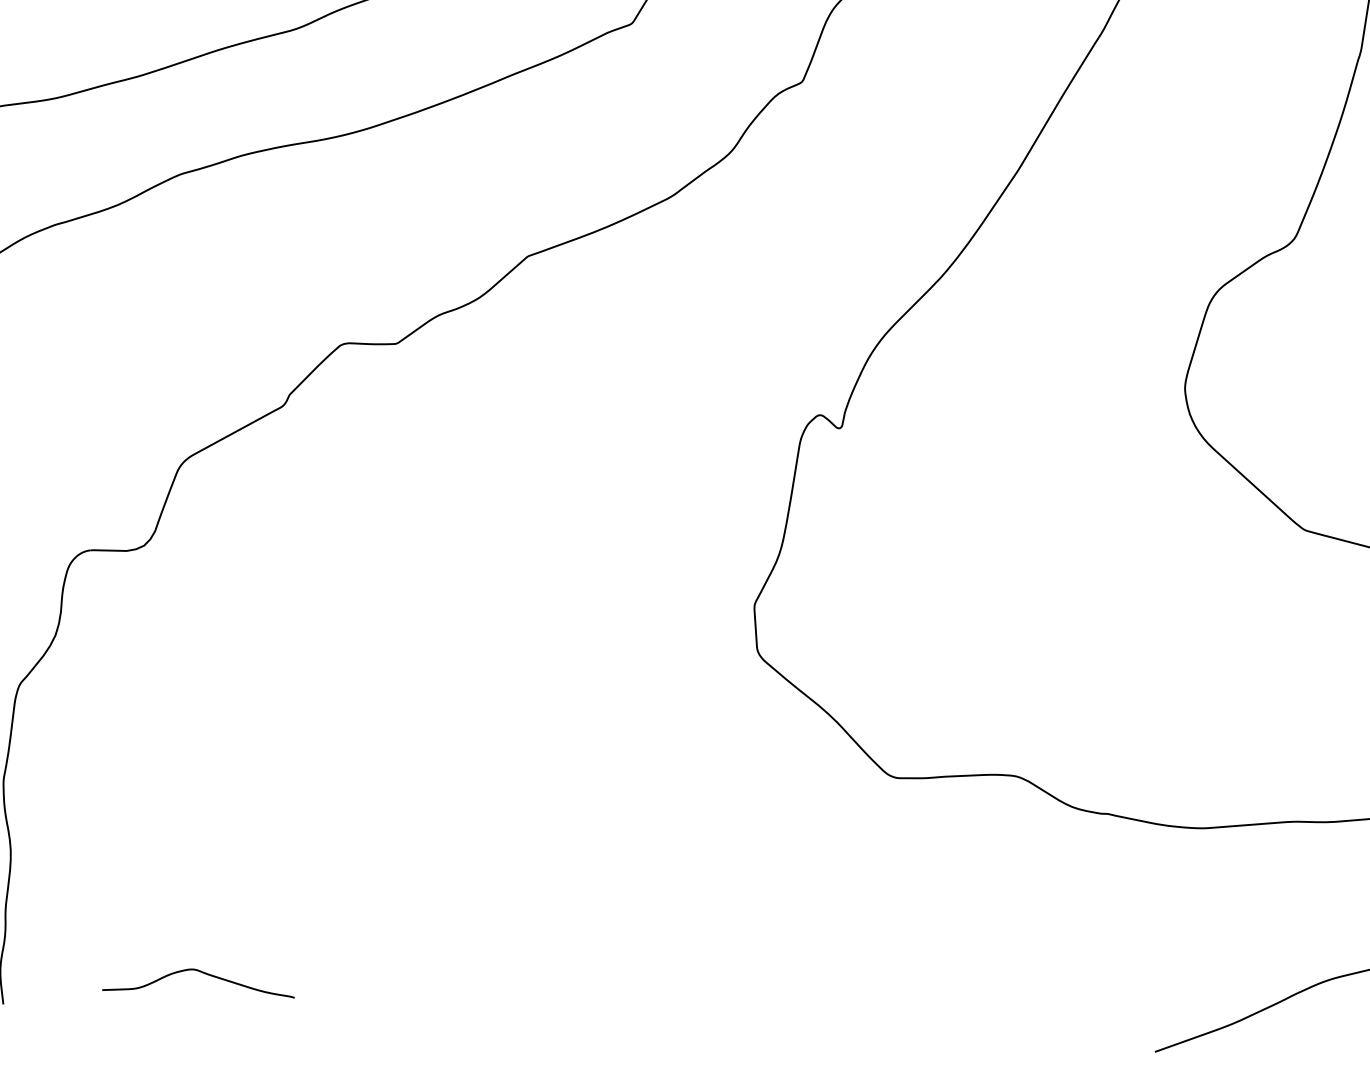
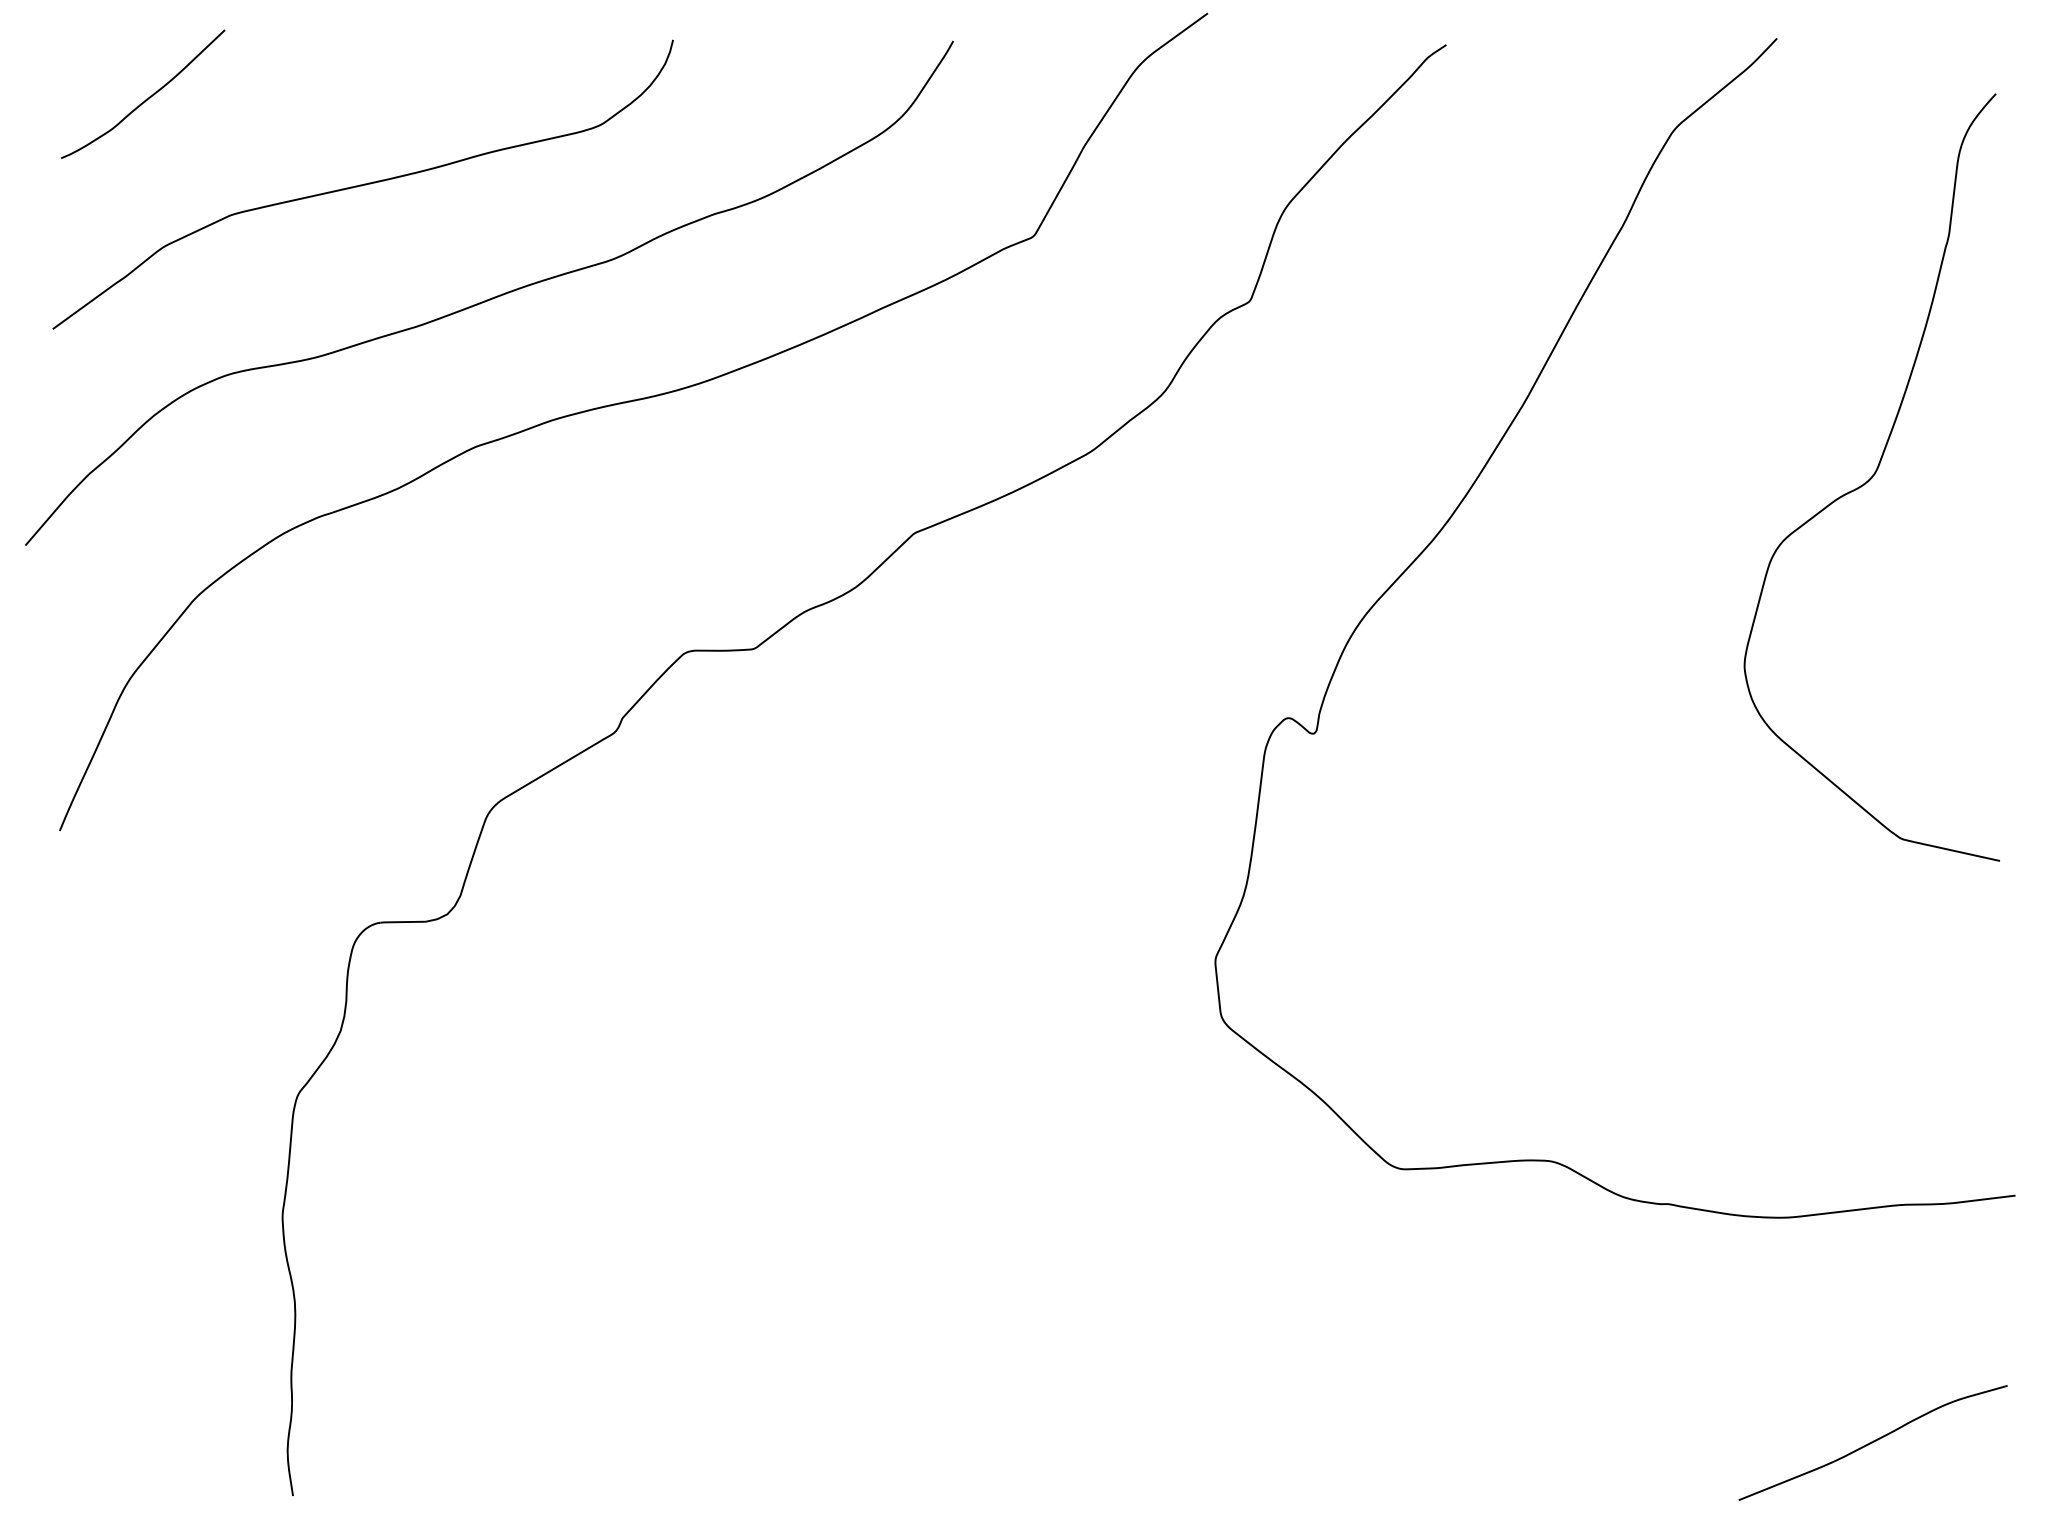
curve: (202, 973) -> (541, 1447), removed

